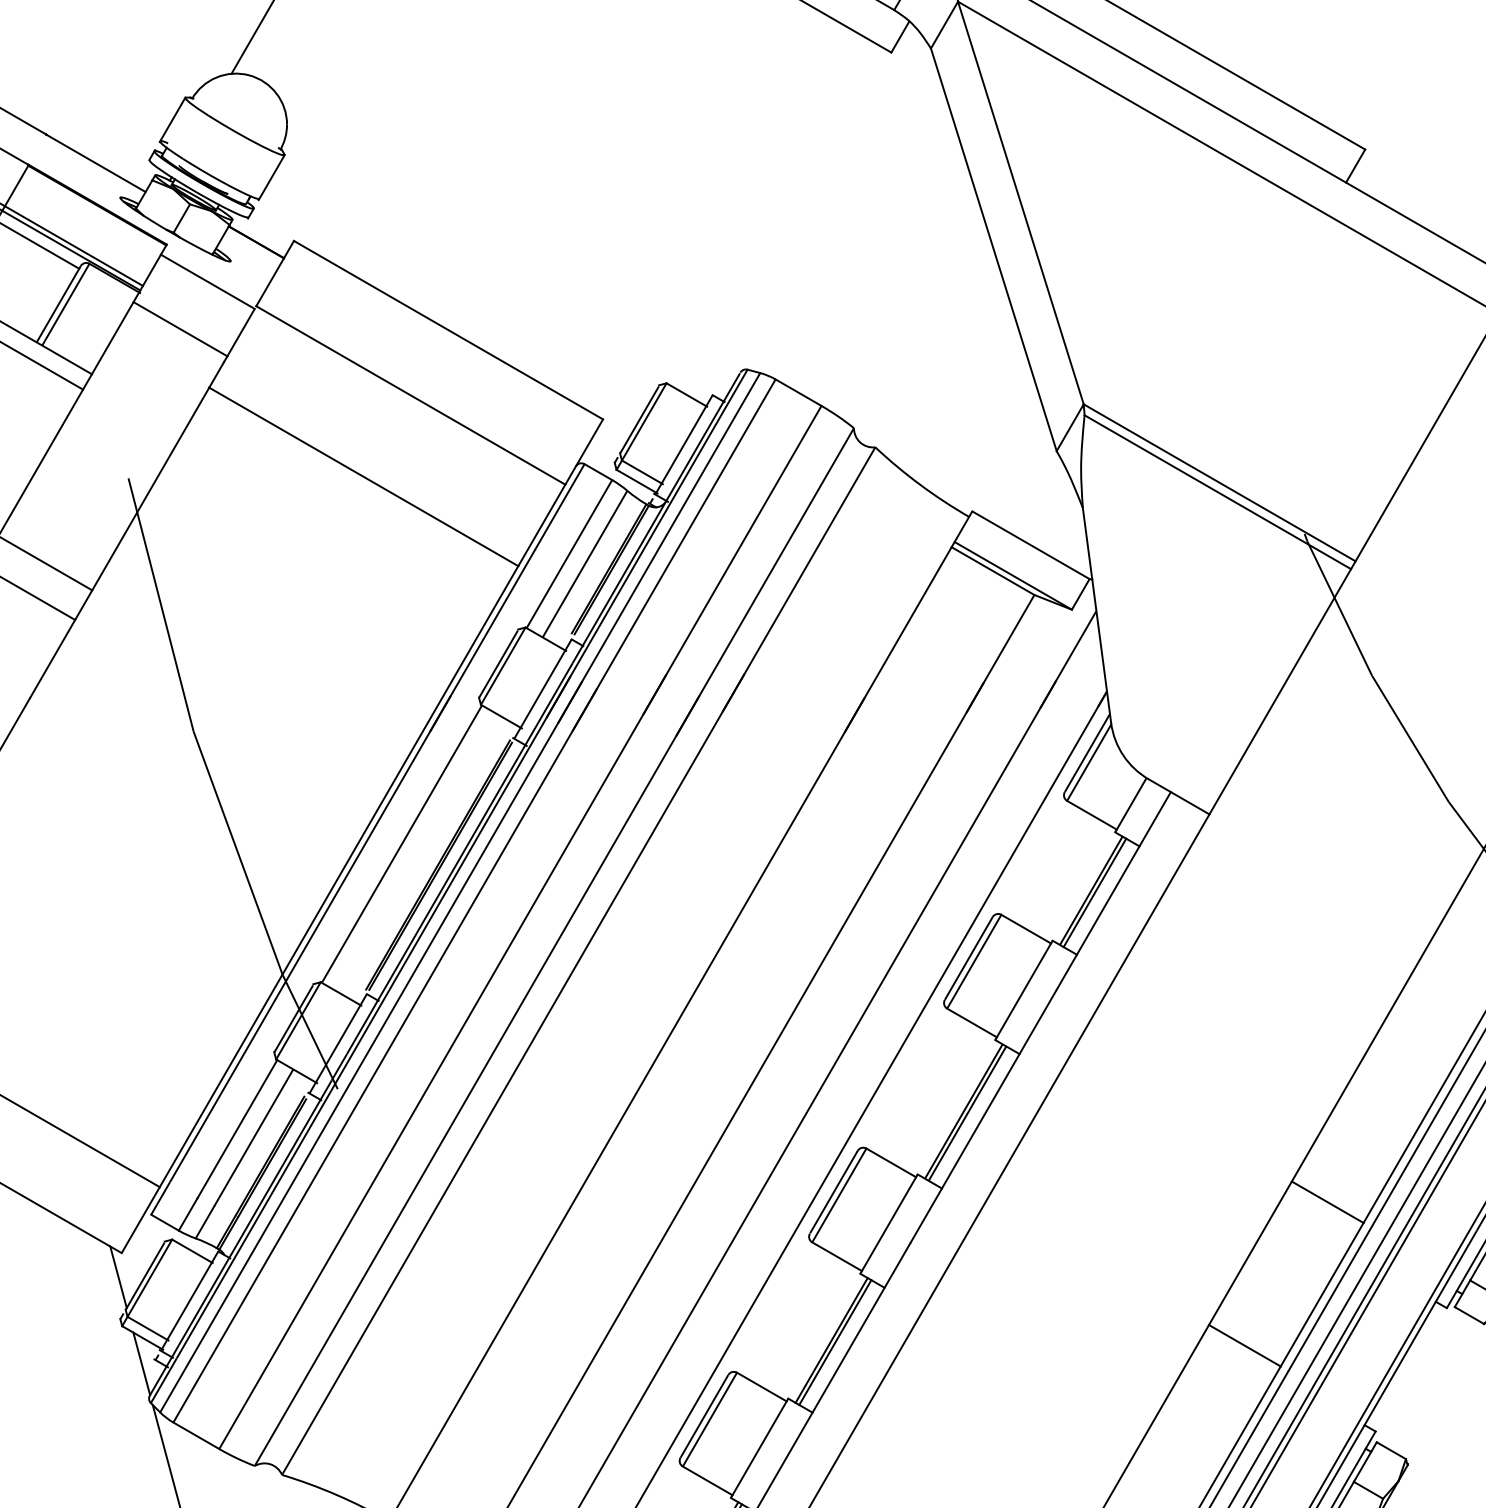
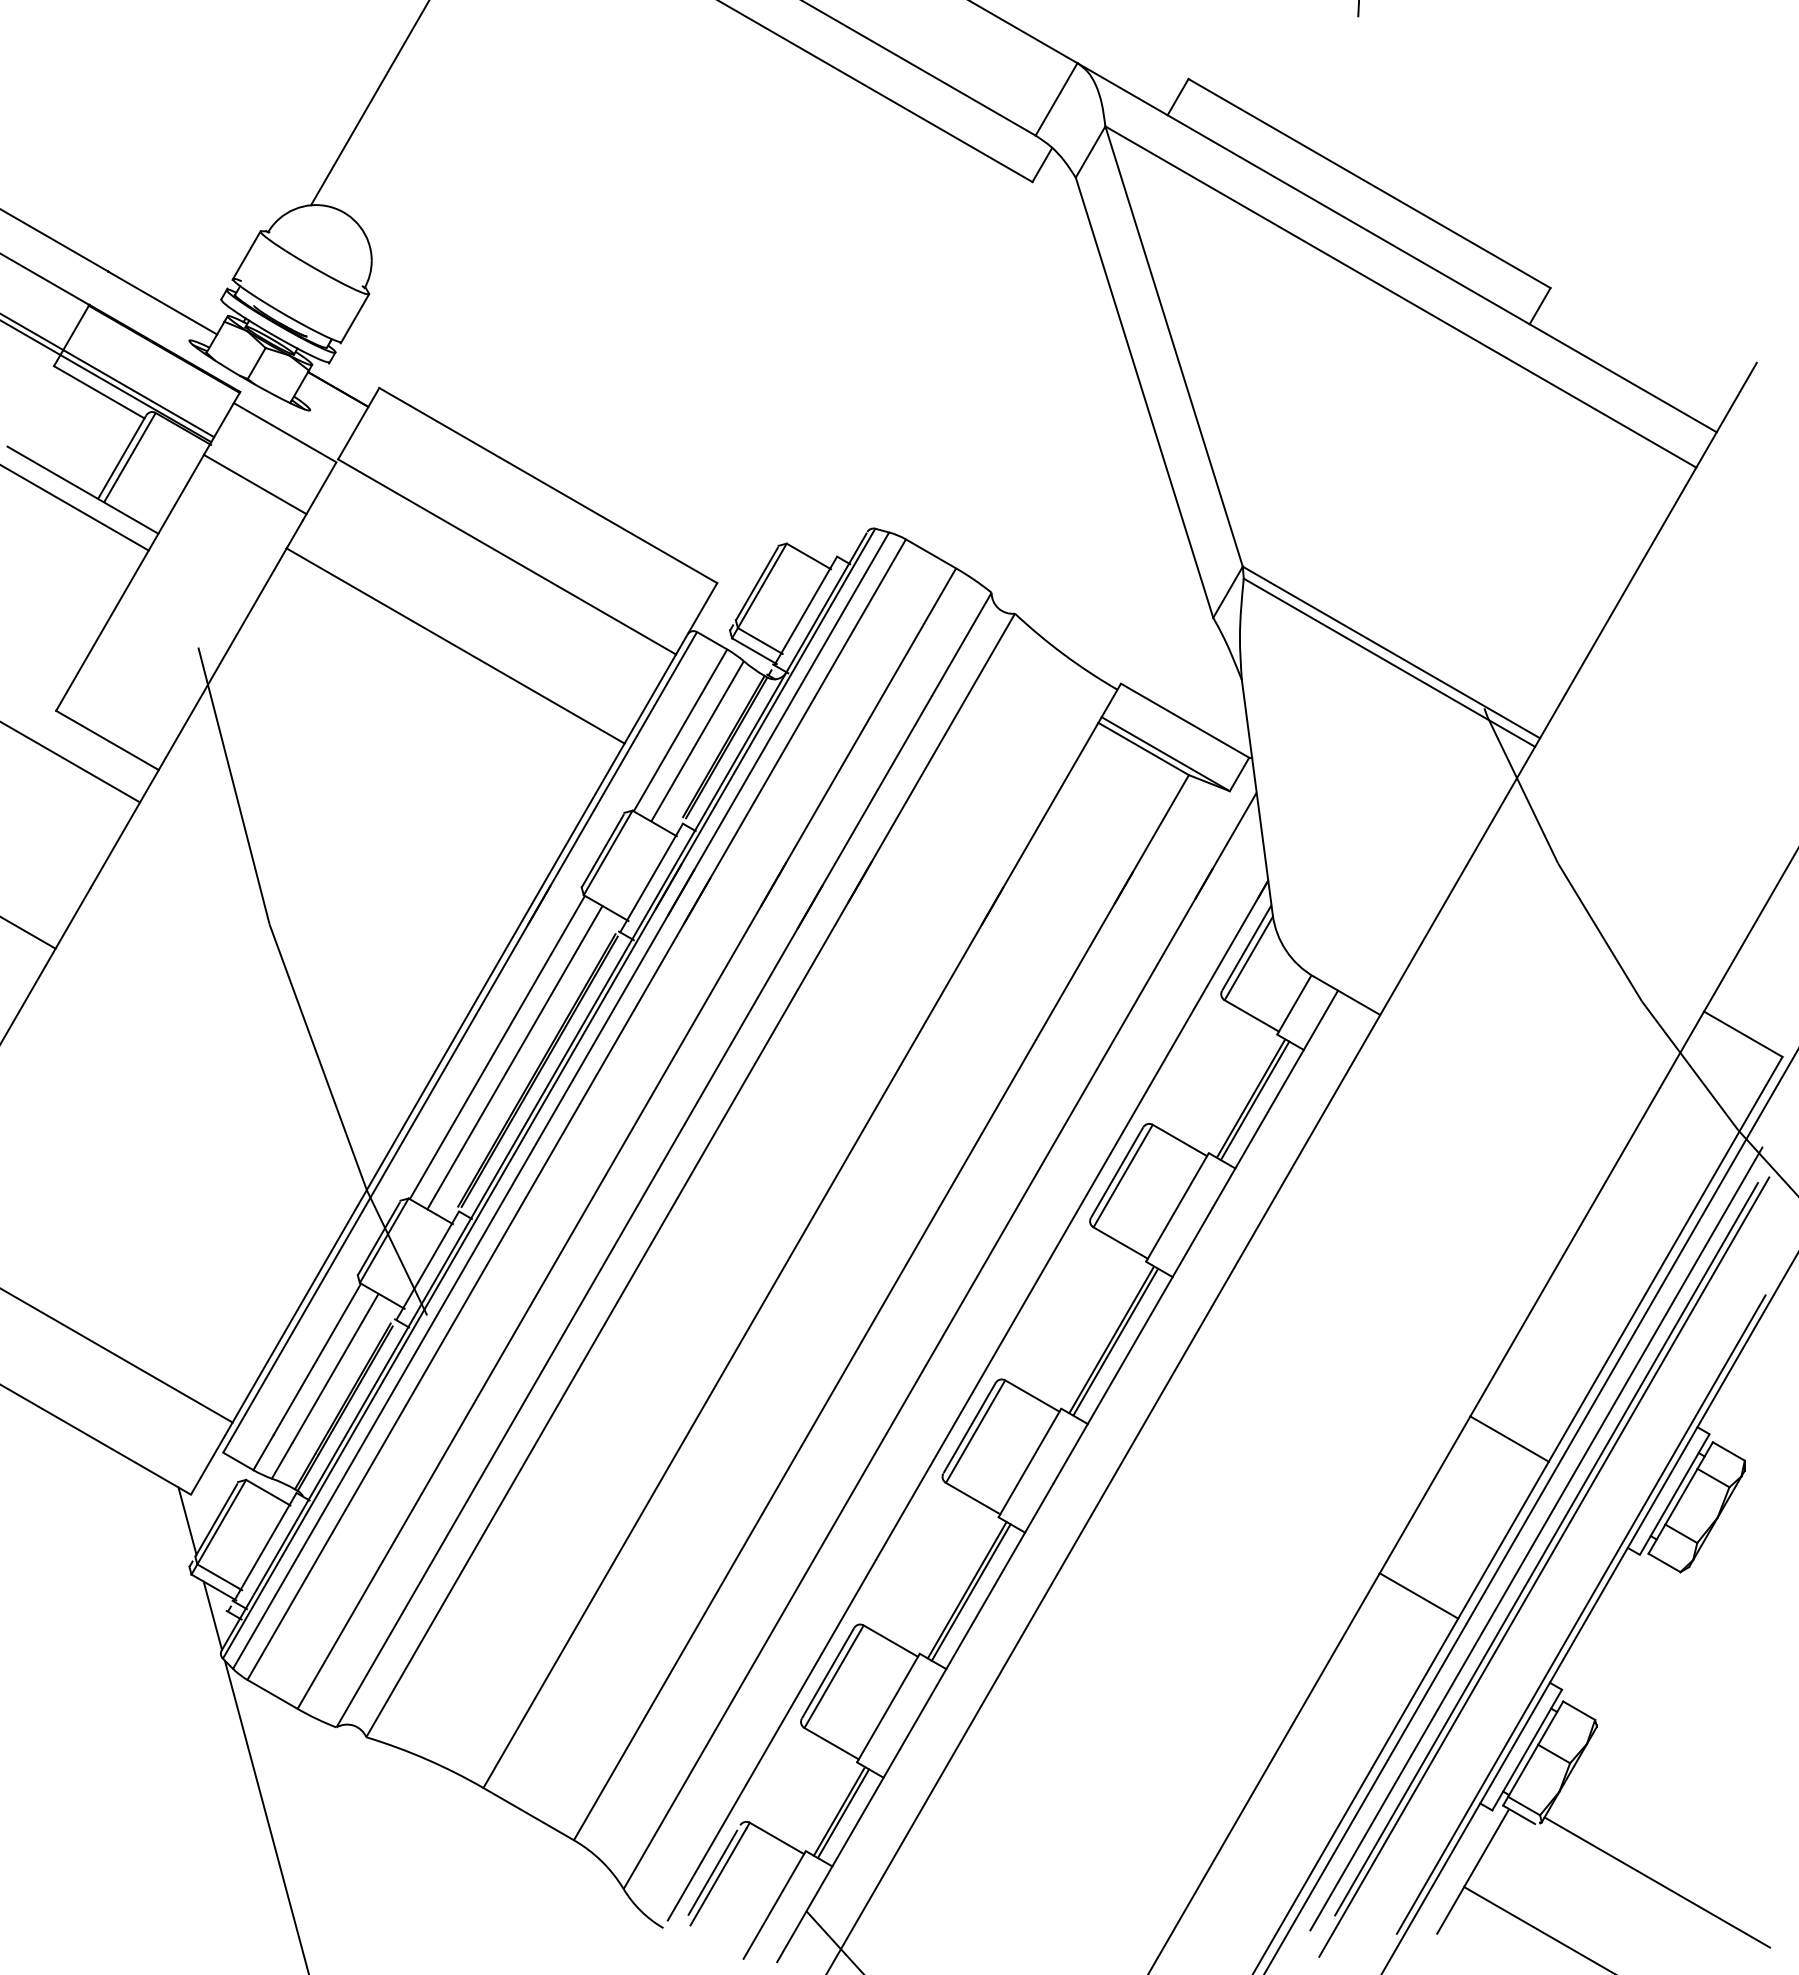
line: (417, 853) -> (514, 1057), added

